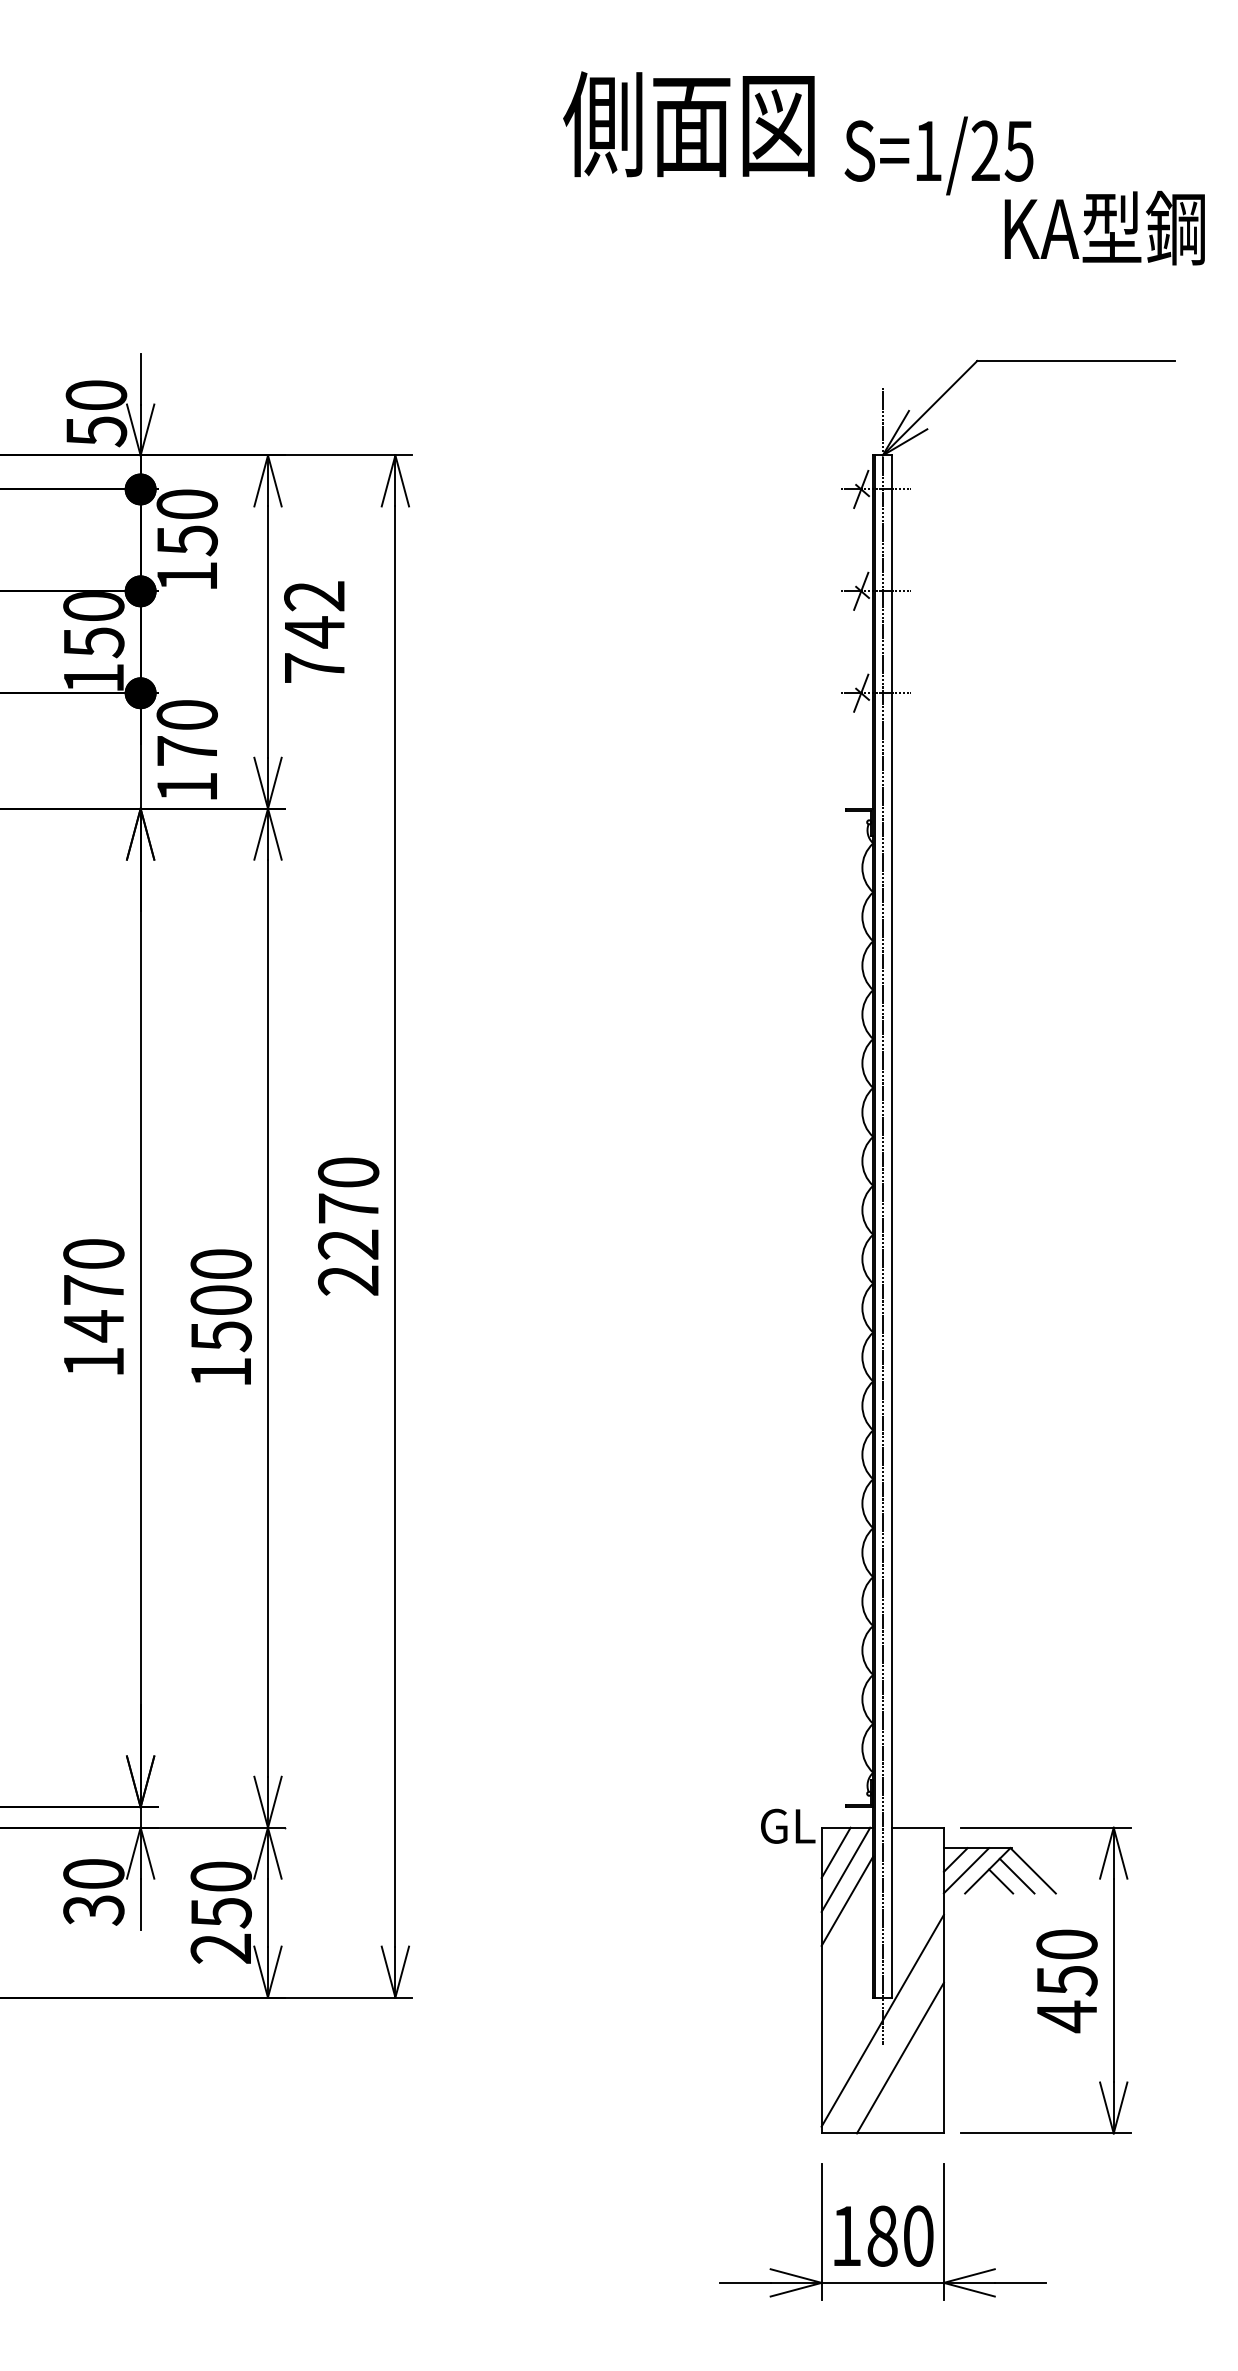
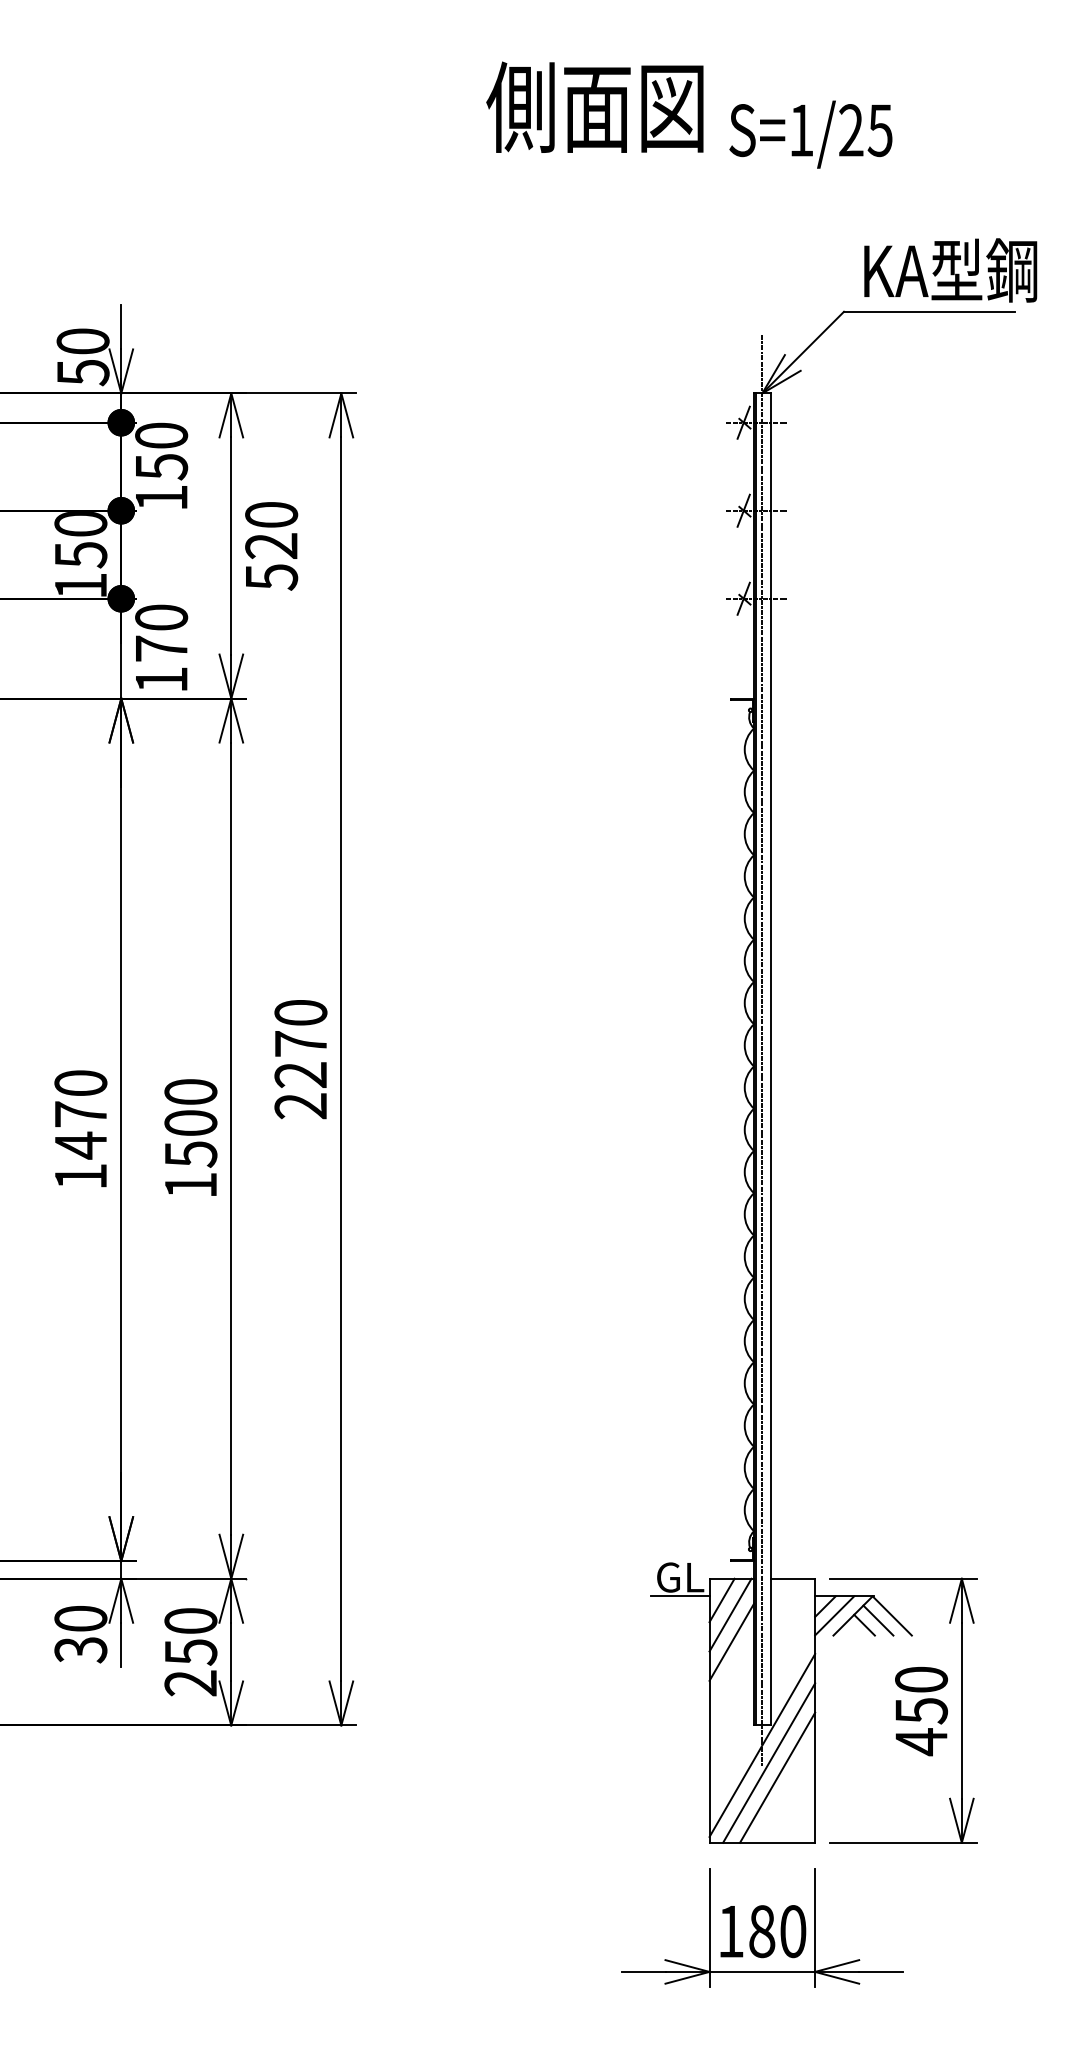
text: (1104, 227) -> (950, 269), moved
text: (314, 632) -> (271, 546), 742 -> 520
line: (787, 1848) -> (680, 1596), added
line: (890, 2040) -> (769, 1762), added

